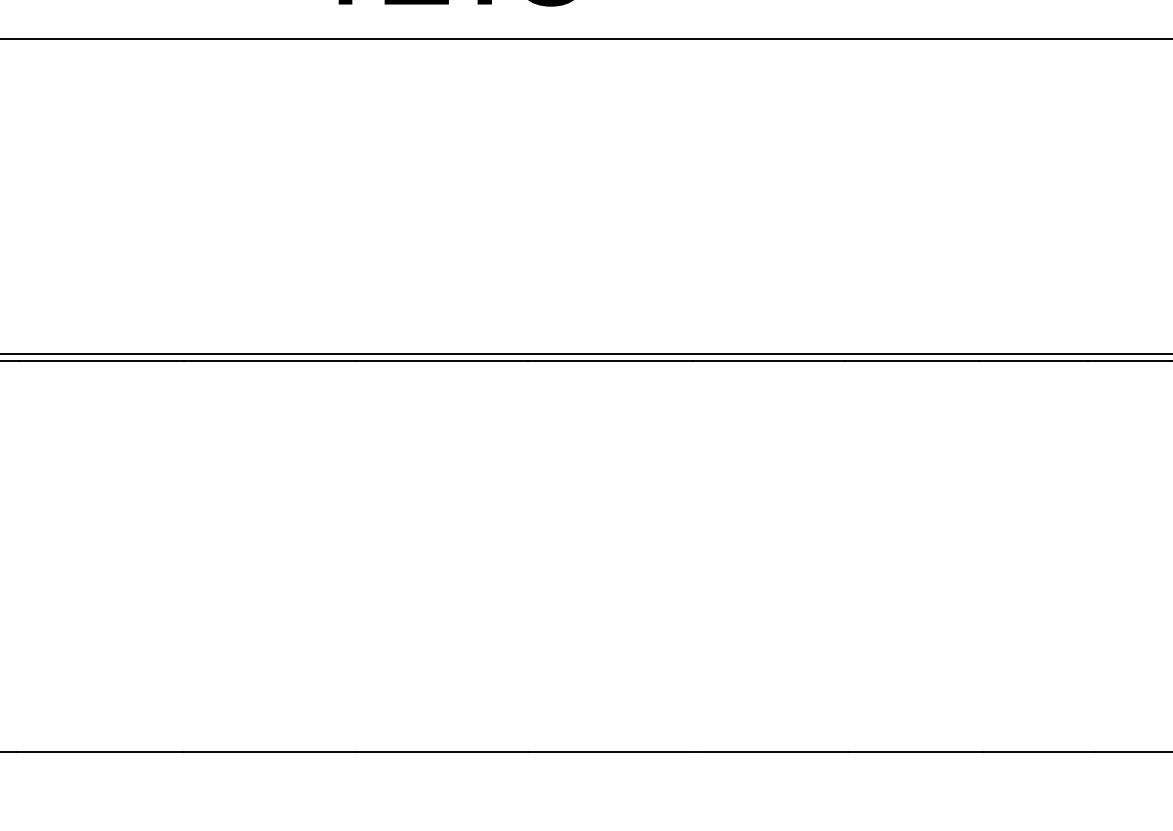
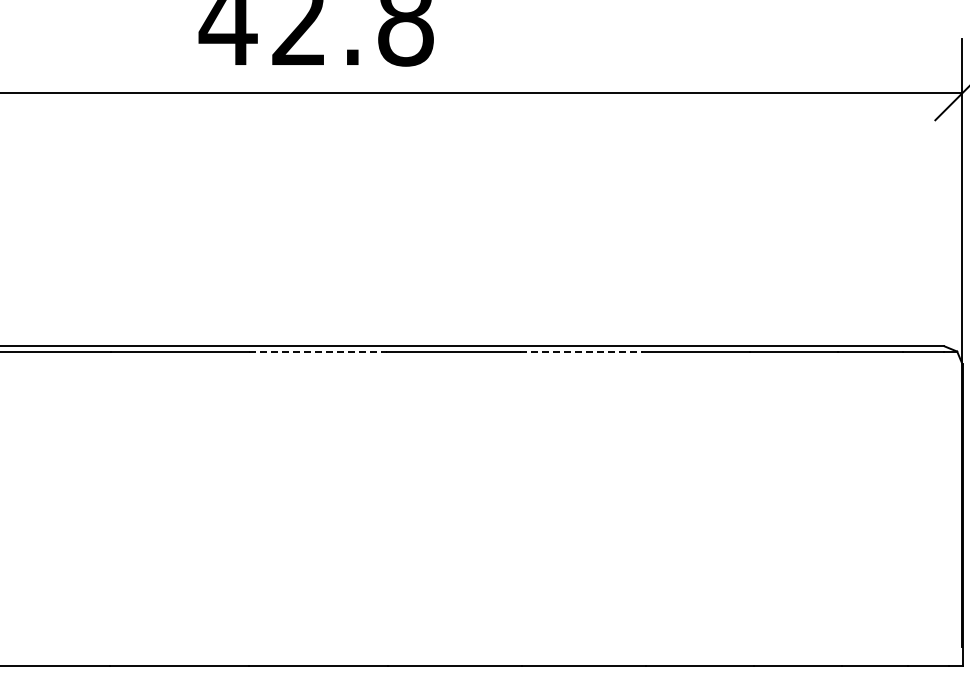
line: (442, 360) -> (318, 351), solid -> dashed
line: (769, 360) -> (581, 351), solid -> dashed

